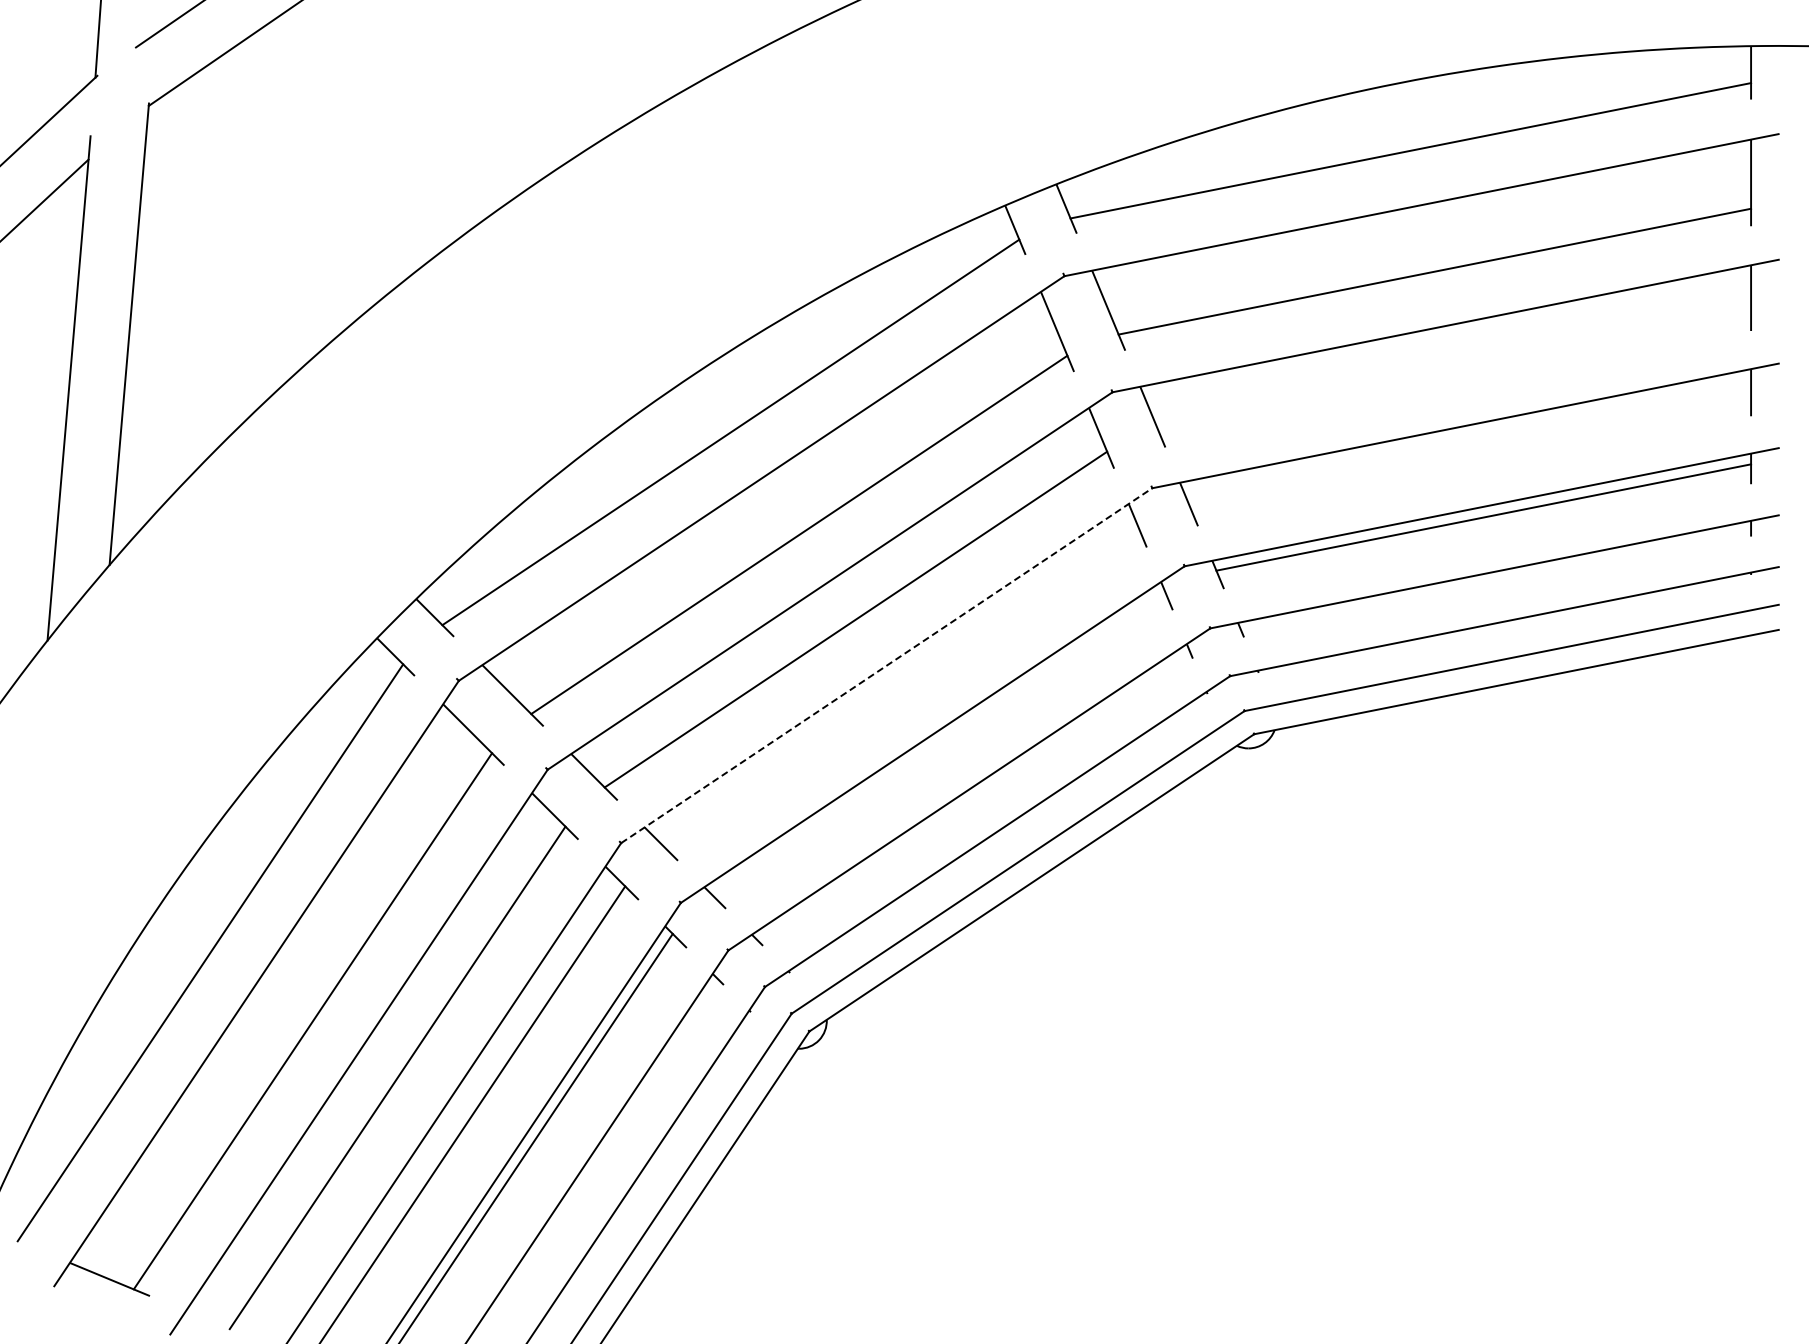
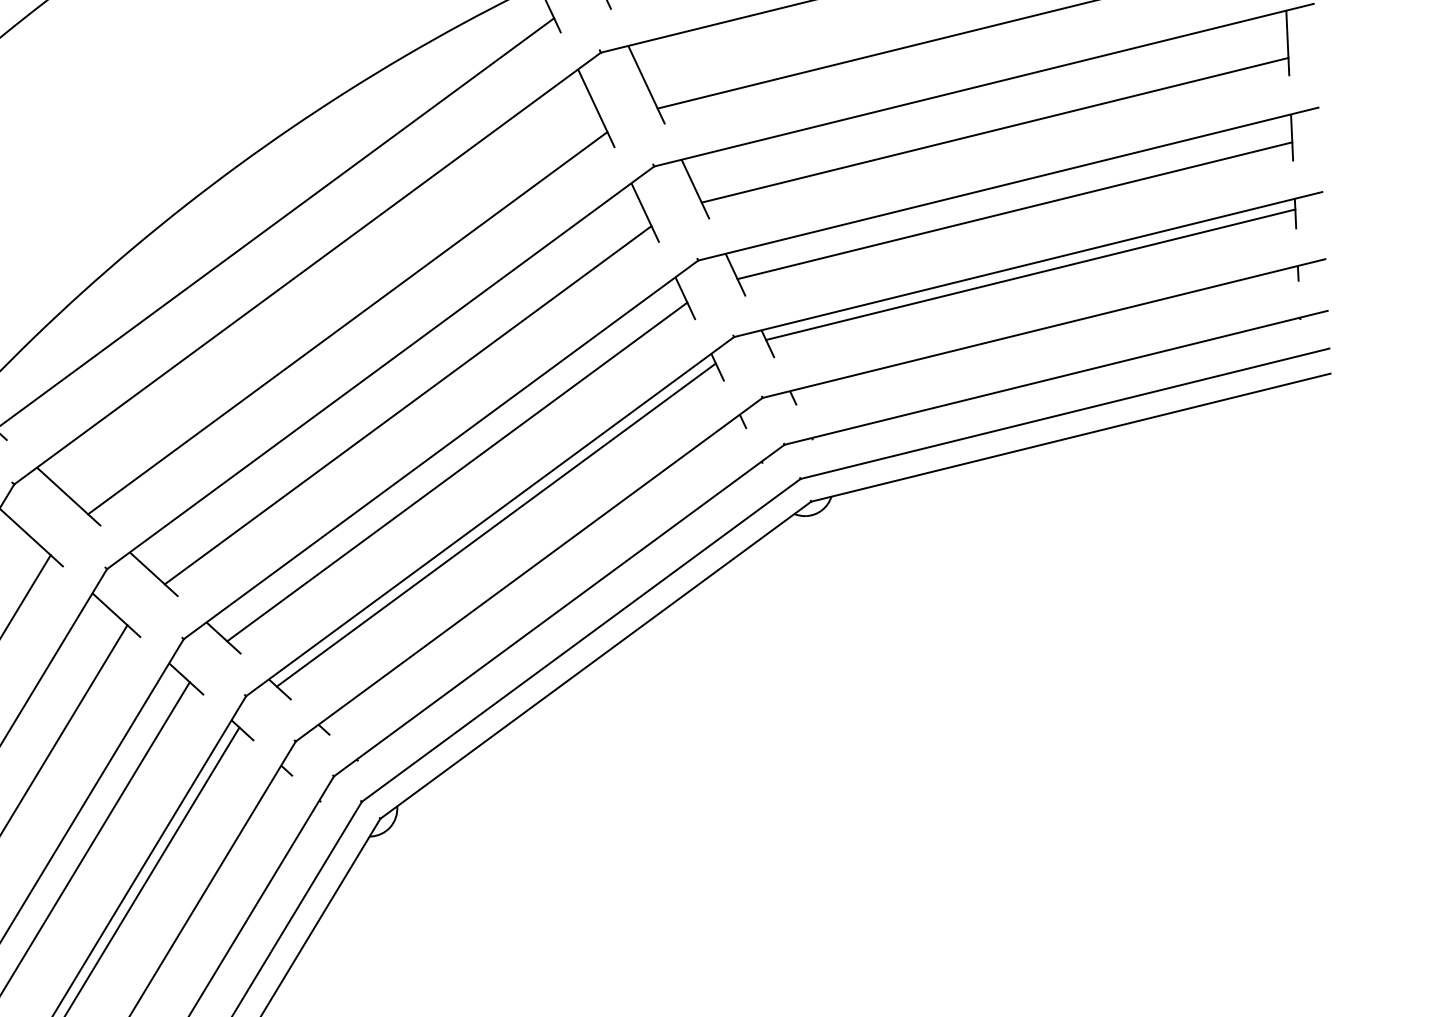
line: (1454, 371) -> (994, 130), added
line: (1470, 452) -> (1014, 210), added
line: (887, 665) -> (441, 449), dashed -> solid
line: (901, 688) -> (456, 471), added
line: (938, 742) -> (496, 524), added

